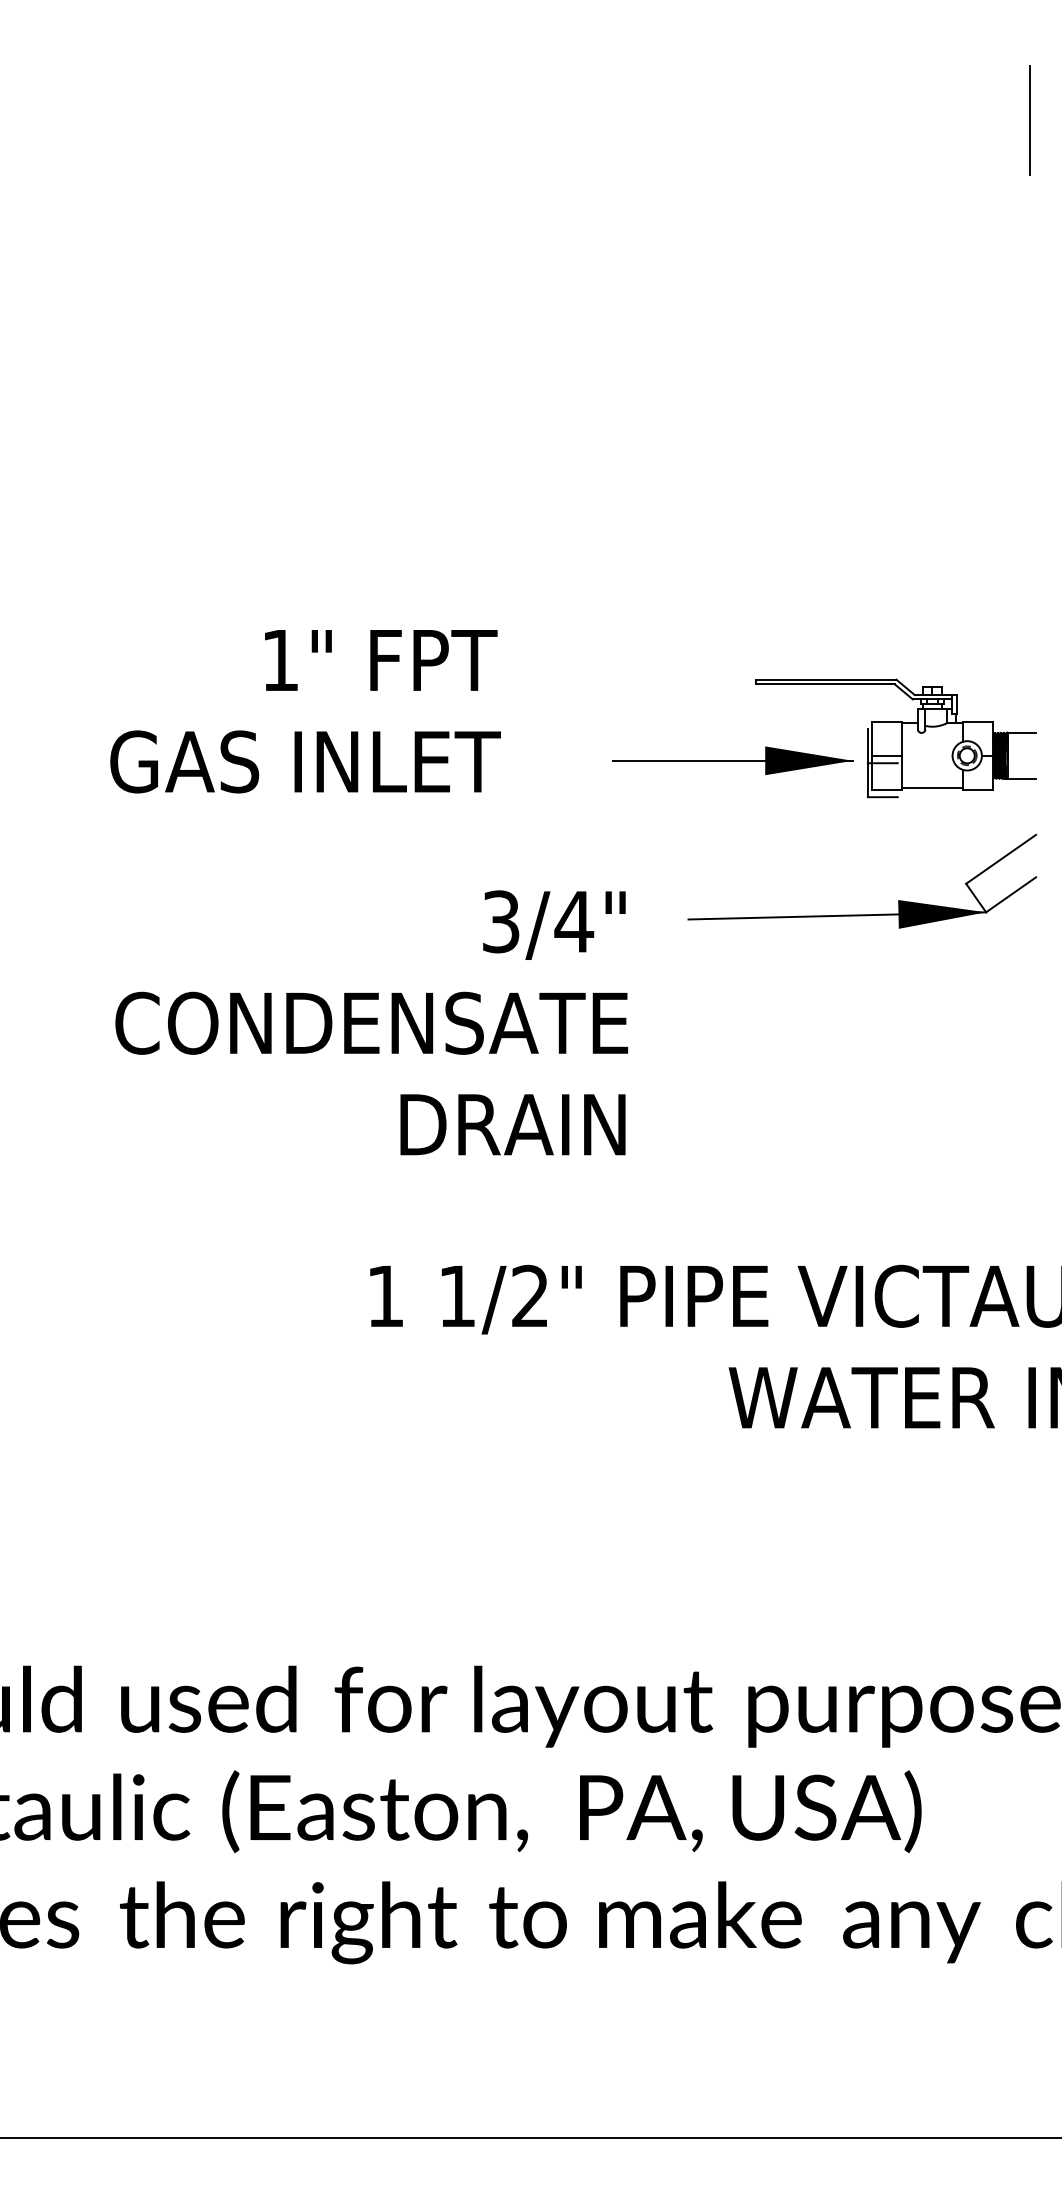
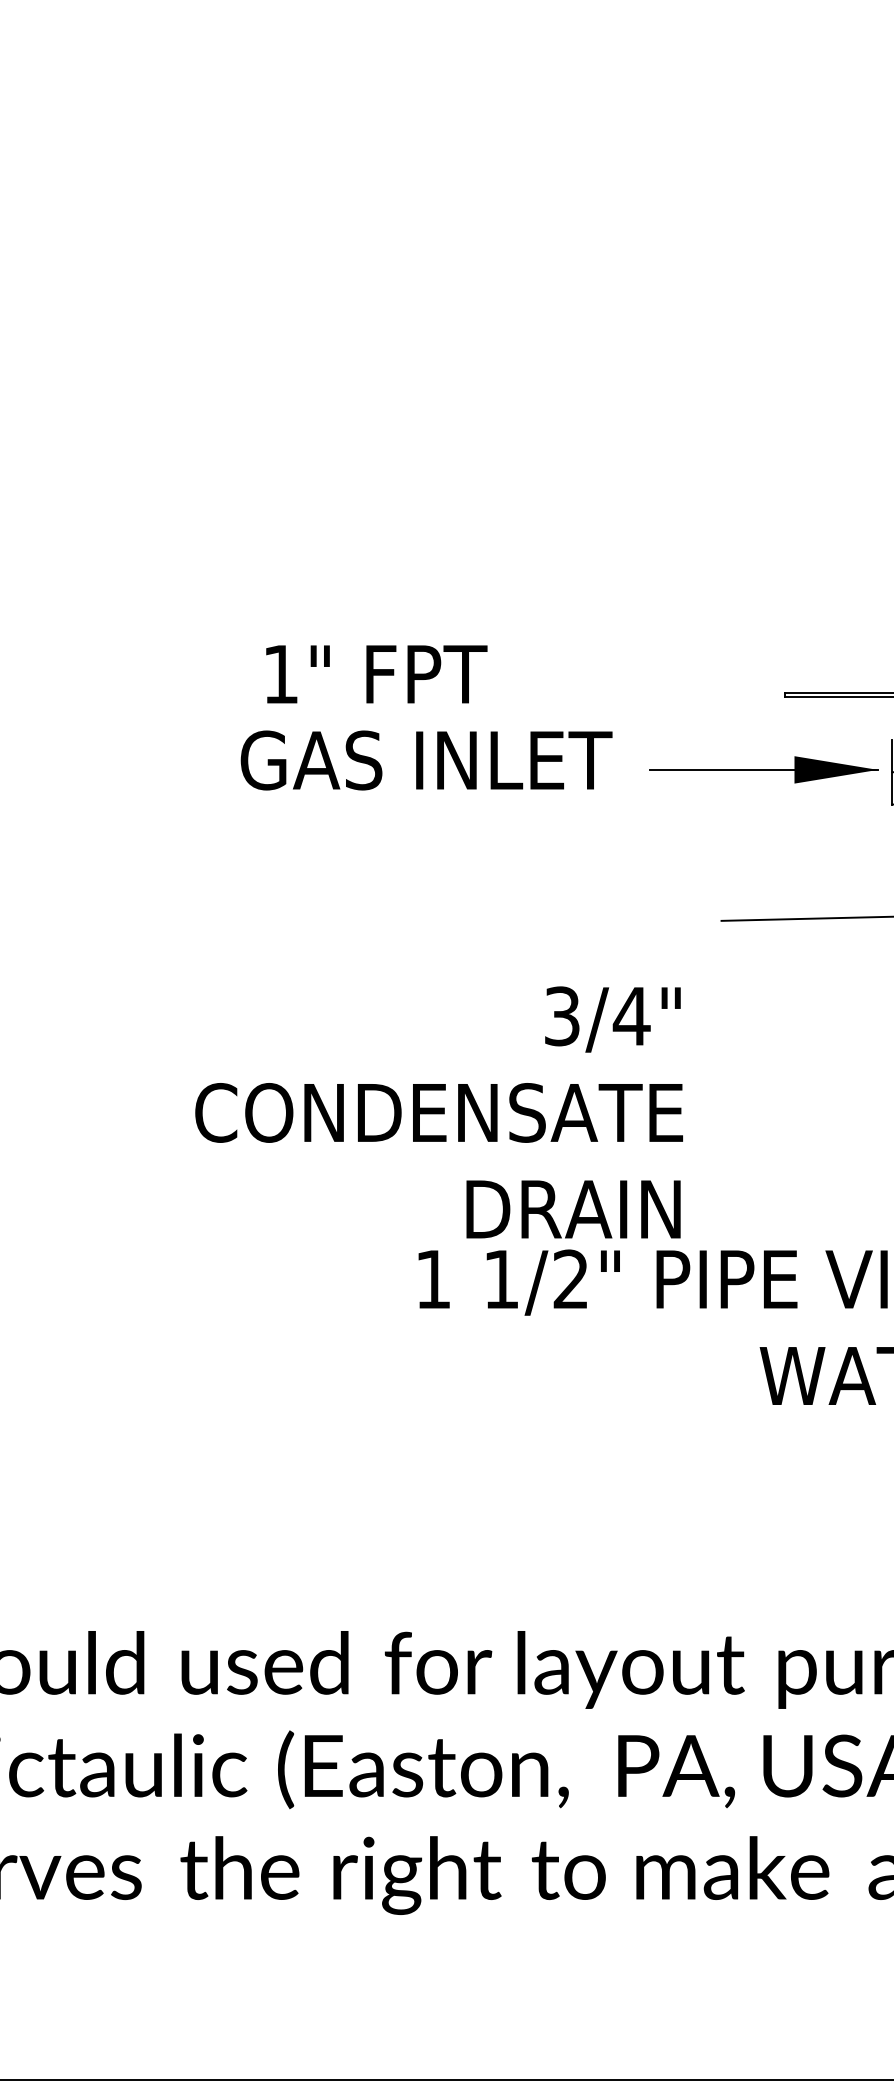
text: (381, 660) -> (377, 674), moved
text: (305, 761) -> (426, 760), moved
text: (371, 1022) -> (438, 1112), moved

